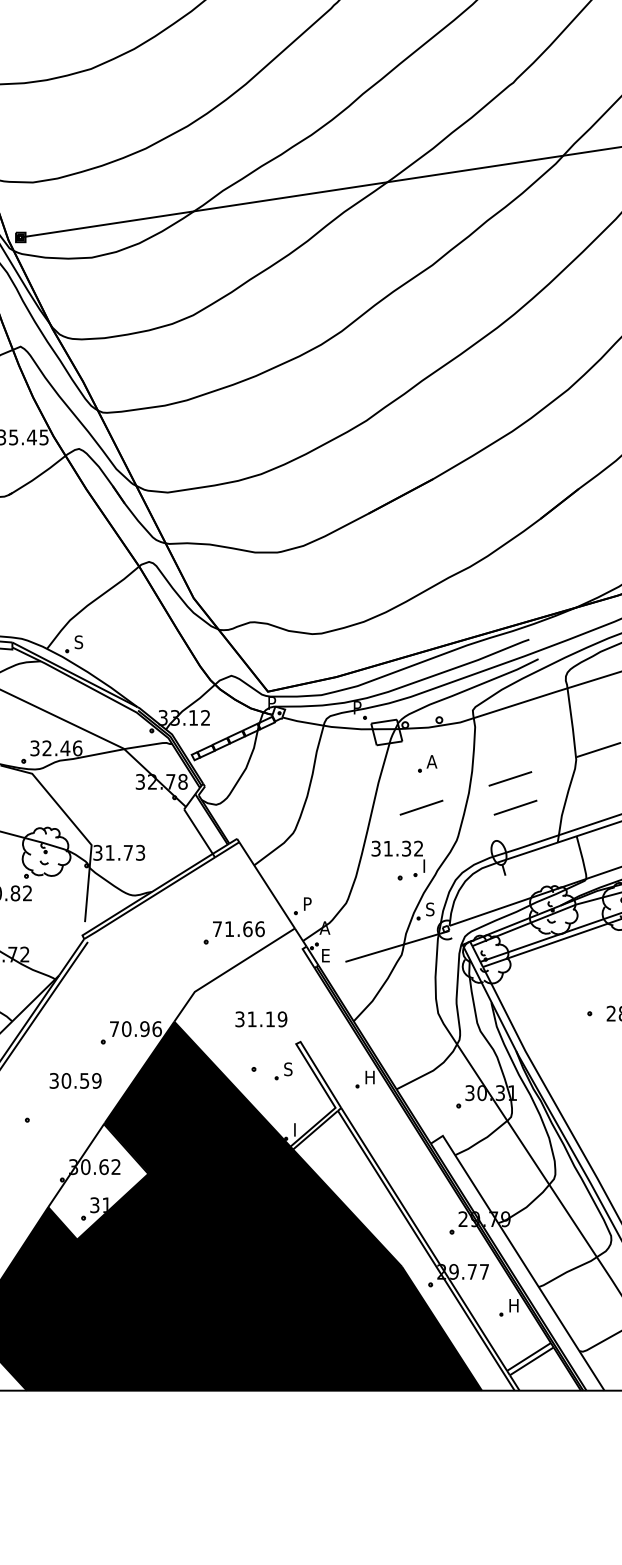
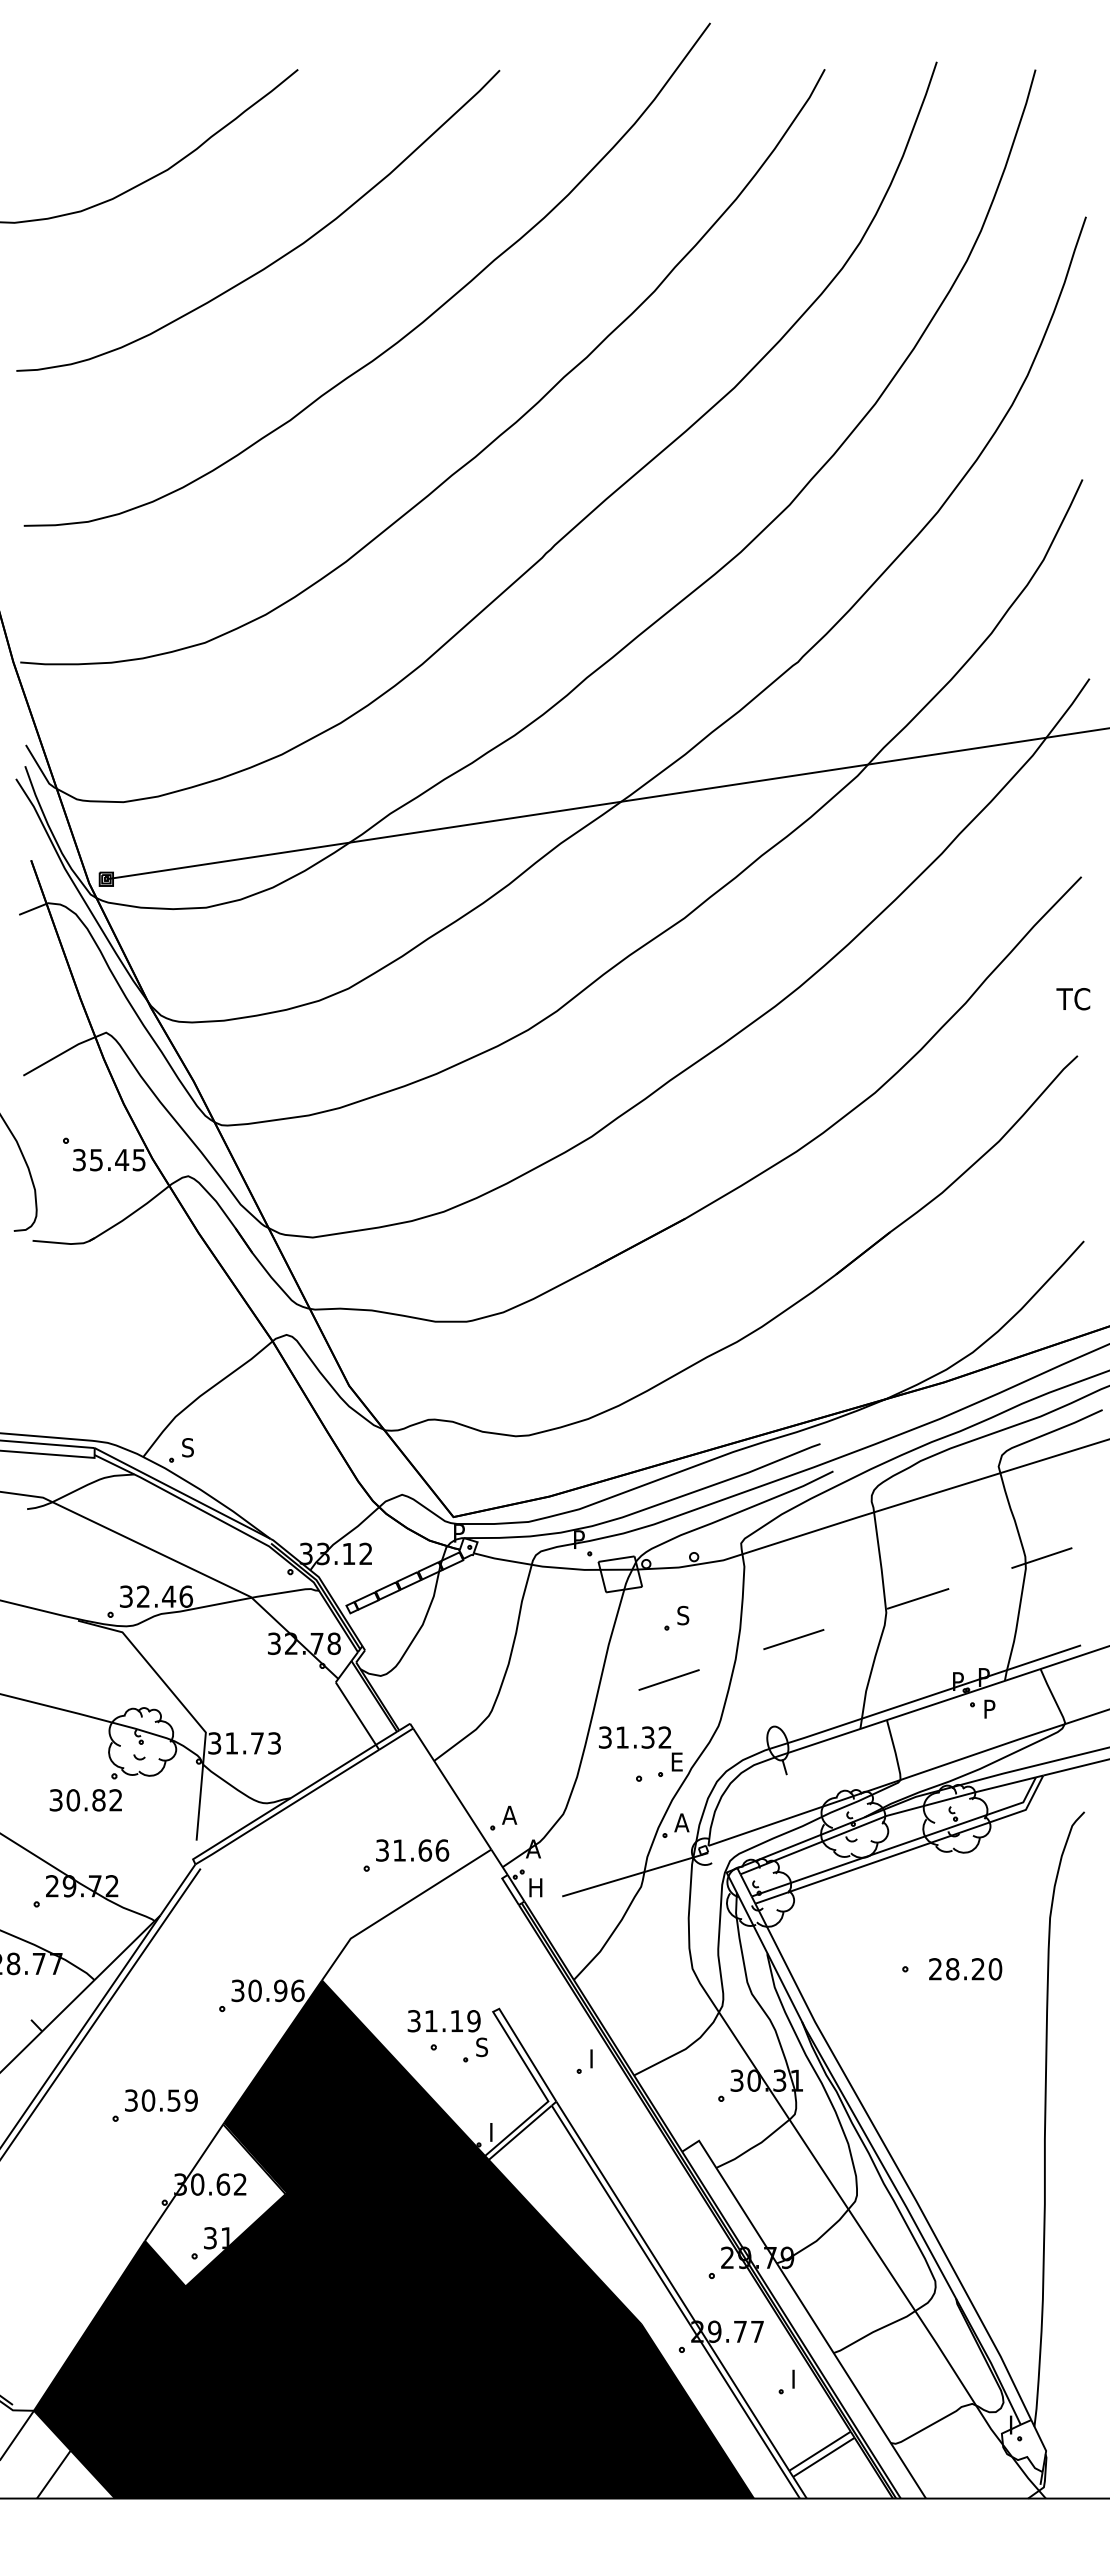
text: (431, 761) -> (683, 1615), A -> S
line: (515, 807) -> (800, 1679), removed
text: (428, 865) -> (678, 1761), I -> E
text: (307, 903) -> (509, 1814), P -> A
text: (430, 909) -> (681, 1822), S -> A
text: (217, 929) -> (382, 1850), 71.66 -> 31.66
text: (327, 955) -> (536, 1887), E -> H
text: (260, 1019) -> (443, 2021), moved
text: (114, 1028) -> (237, 1990), 70.96 -> 30.96
text: (370, 1077) -> (597, 2058), H -> I
text: (75, 1080) -> (161, 2100), moved
text: (514, 1305) -> (799, 2378), H -> I

